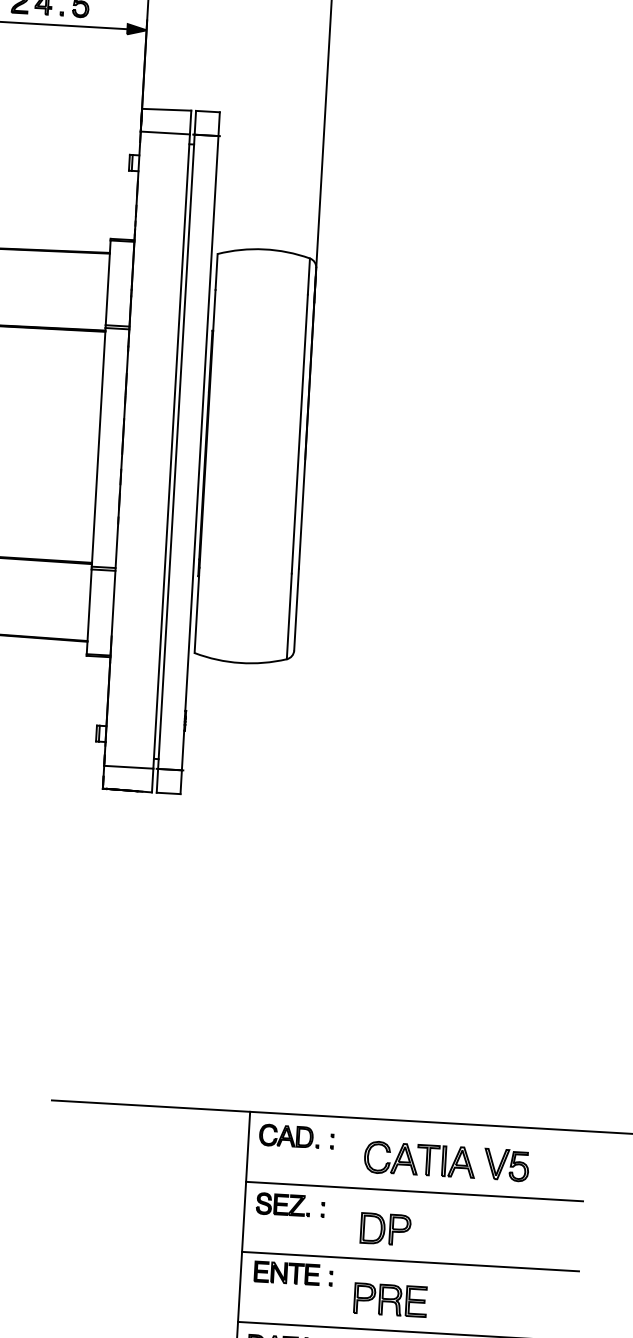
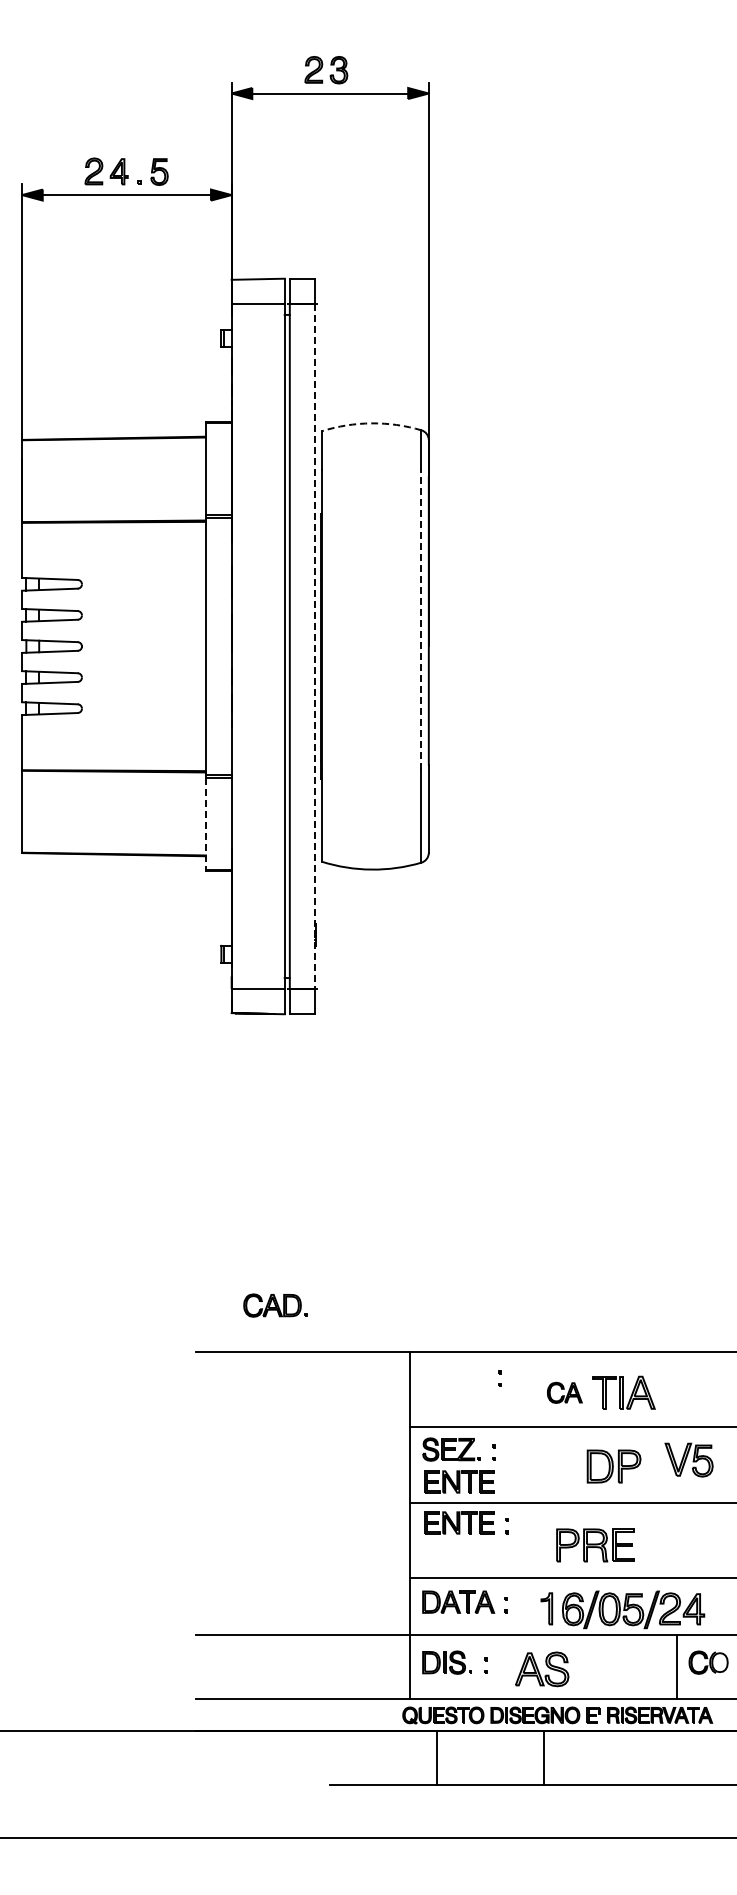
arc: (264, 249) -> (371, 423), solid -> dashed
line: (299, 433) -> (421, 619), solid -> dashed
line: (200, 453) -> (315, 646), solid -> dashed
line: (89, 611) -> (206, 823), solid -> dashed
part: (289, 1136) -> (275, 1305), moved
part: (391, 1157) -> (564, 1392), size x0.6
part: (506, 1164) -> (688, 1459), moved
part: (385, 1229) -> (613, 1466), moved
part: (289, 1234) -> (459, 1481), added
part: (390, 1300) -> (595, 1545), moved

